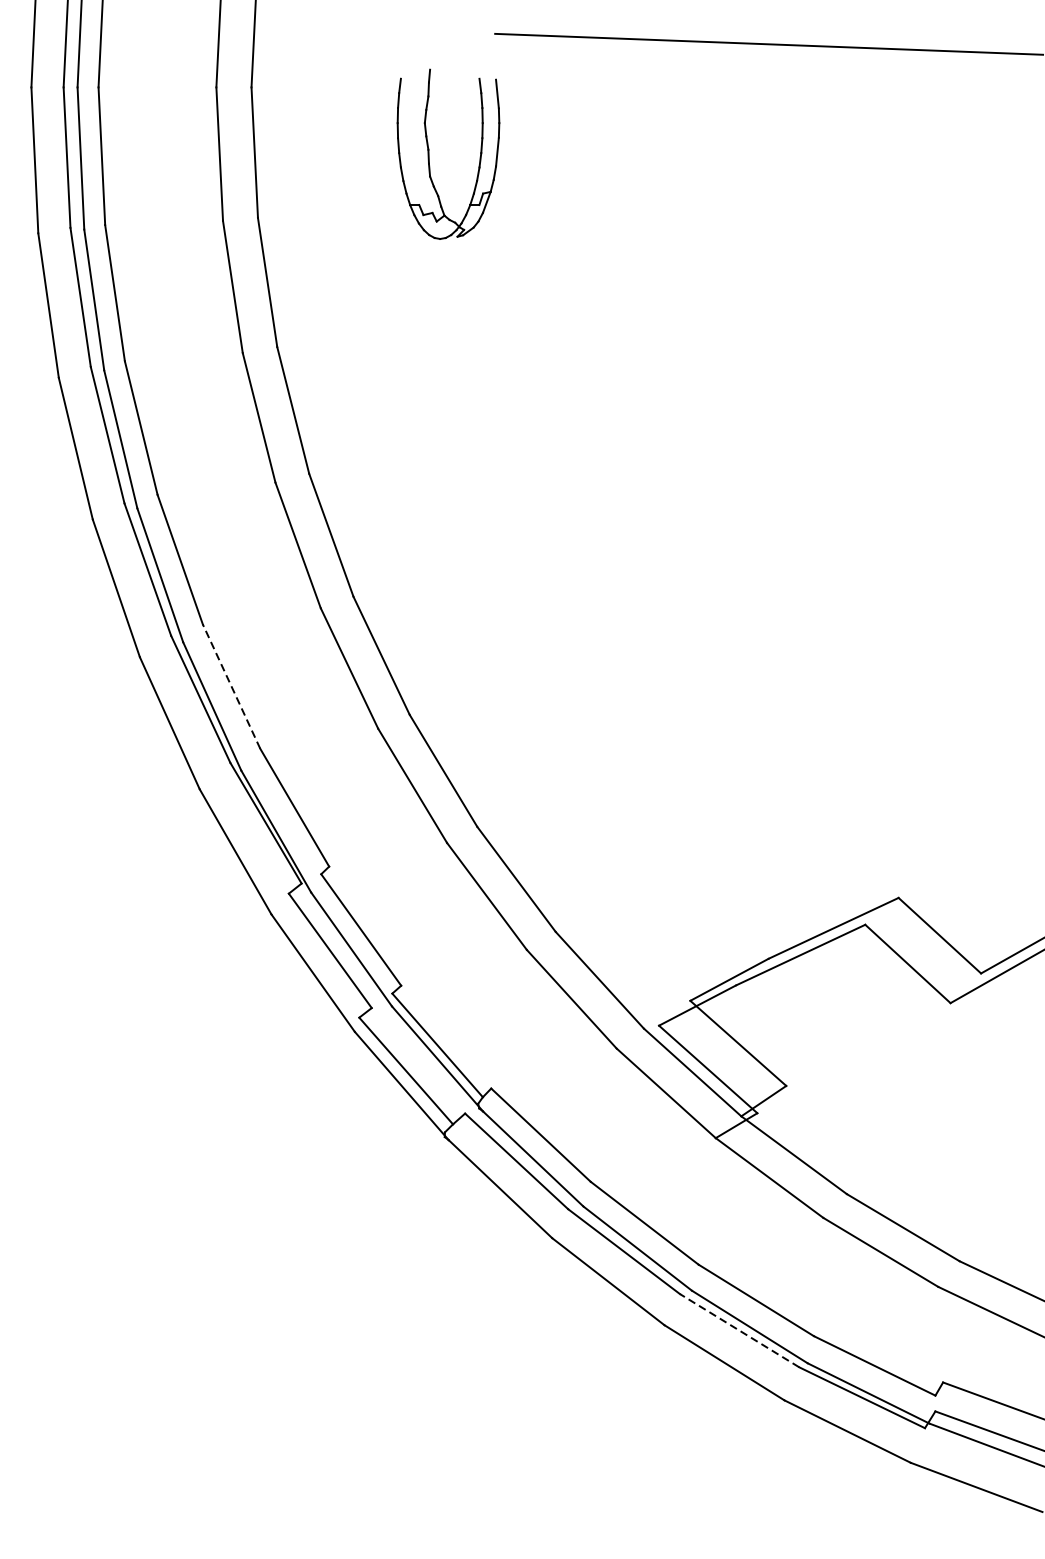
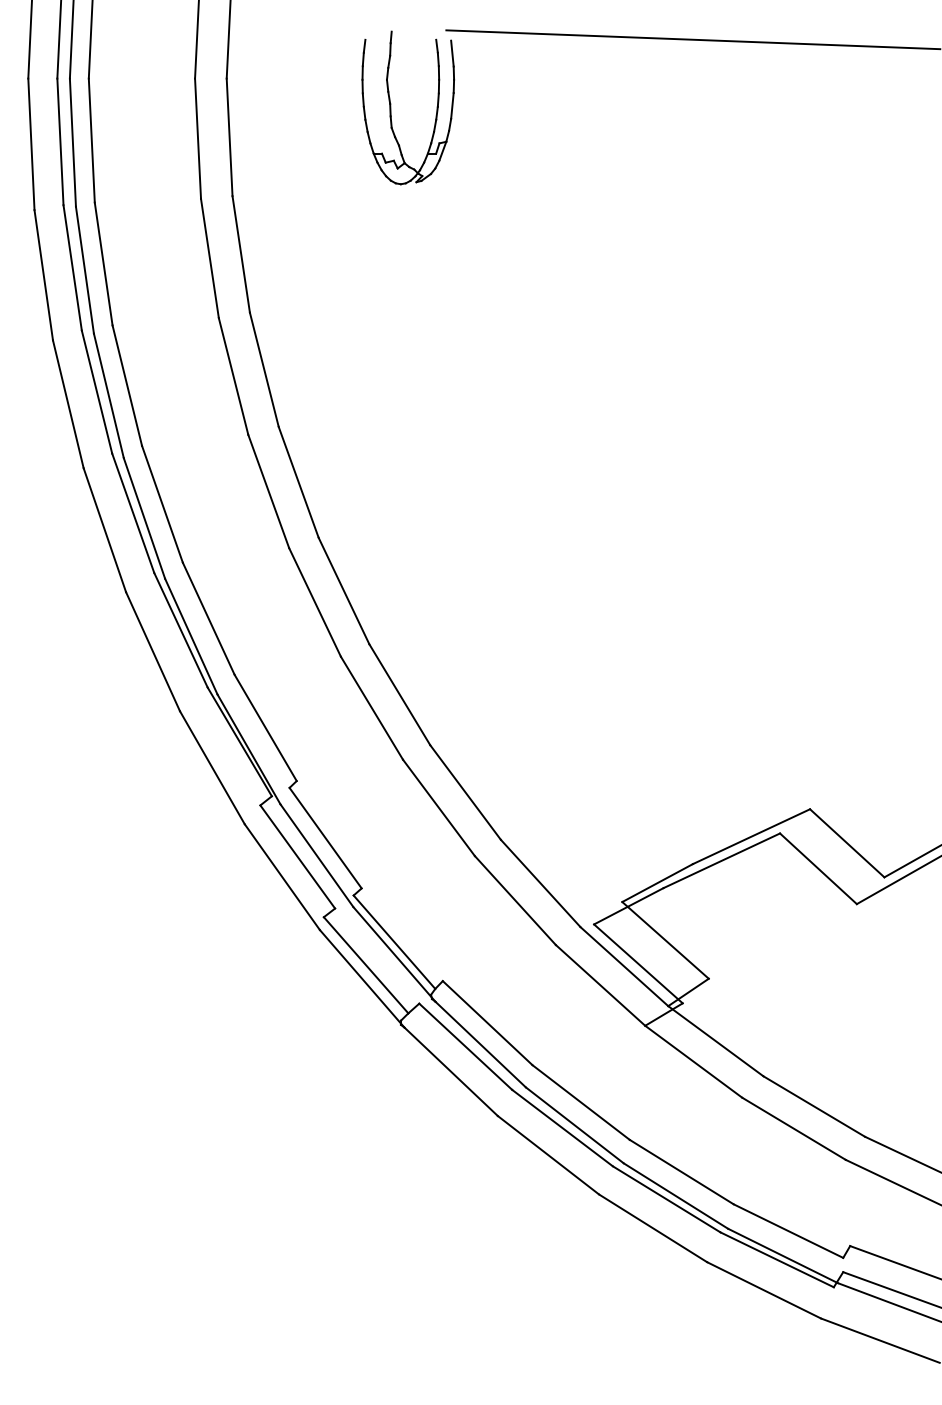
part: (429, 153) -> (391, 107), moved
line: (231, 686) -> (208, 618), dashed -> solid
line: (739, 1330) -> (666, 1199), dashed -> solid

